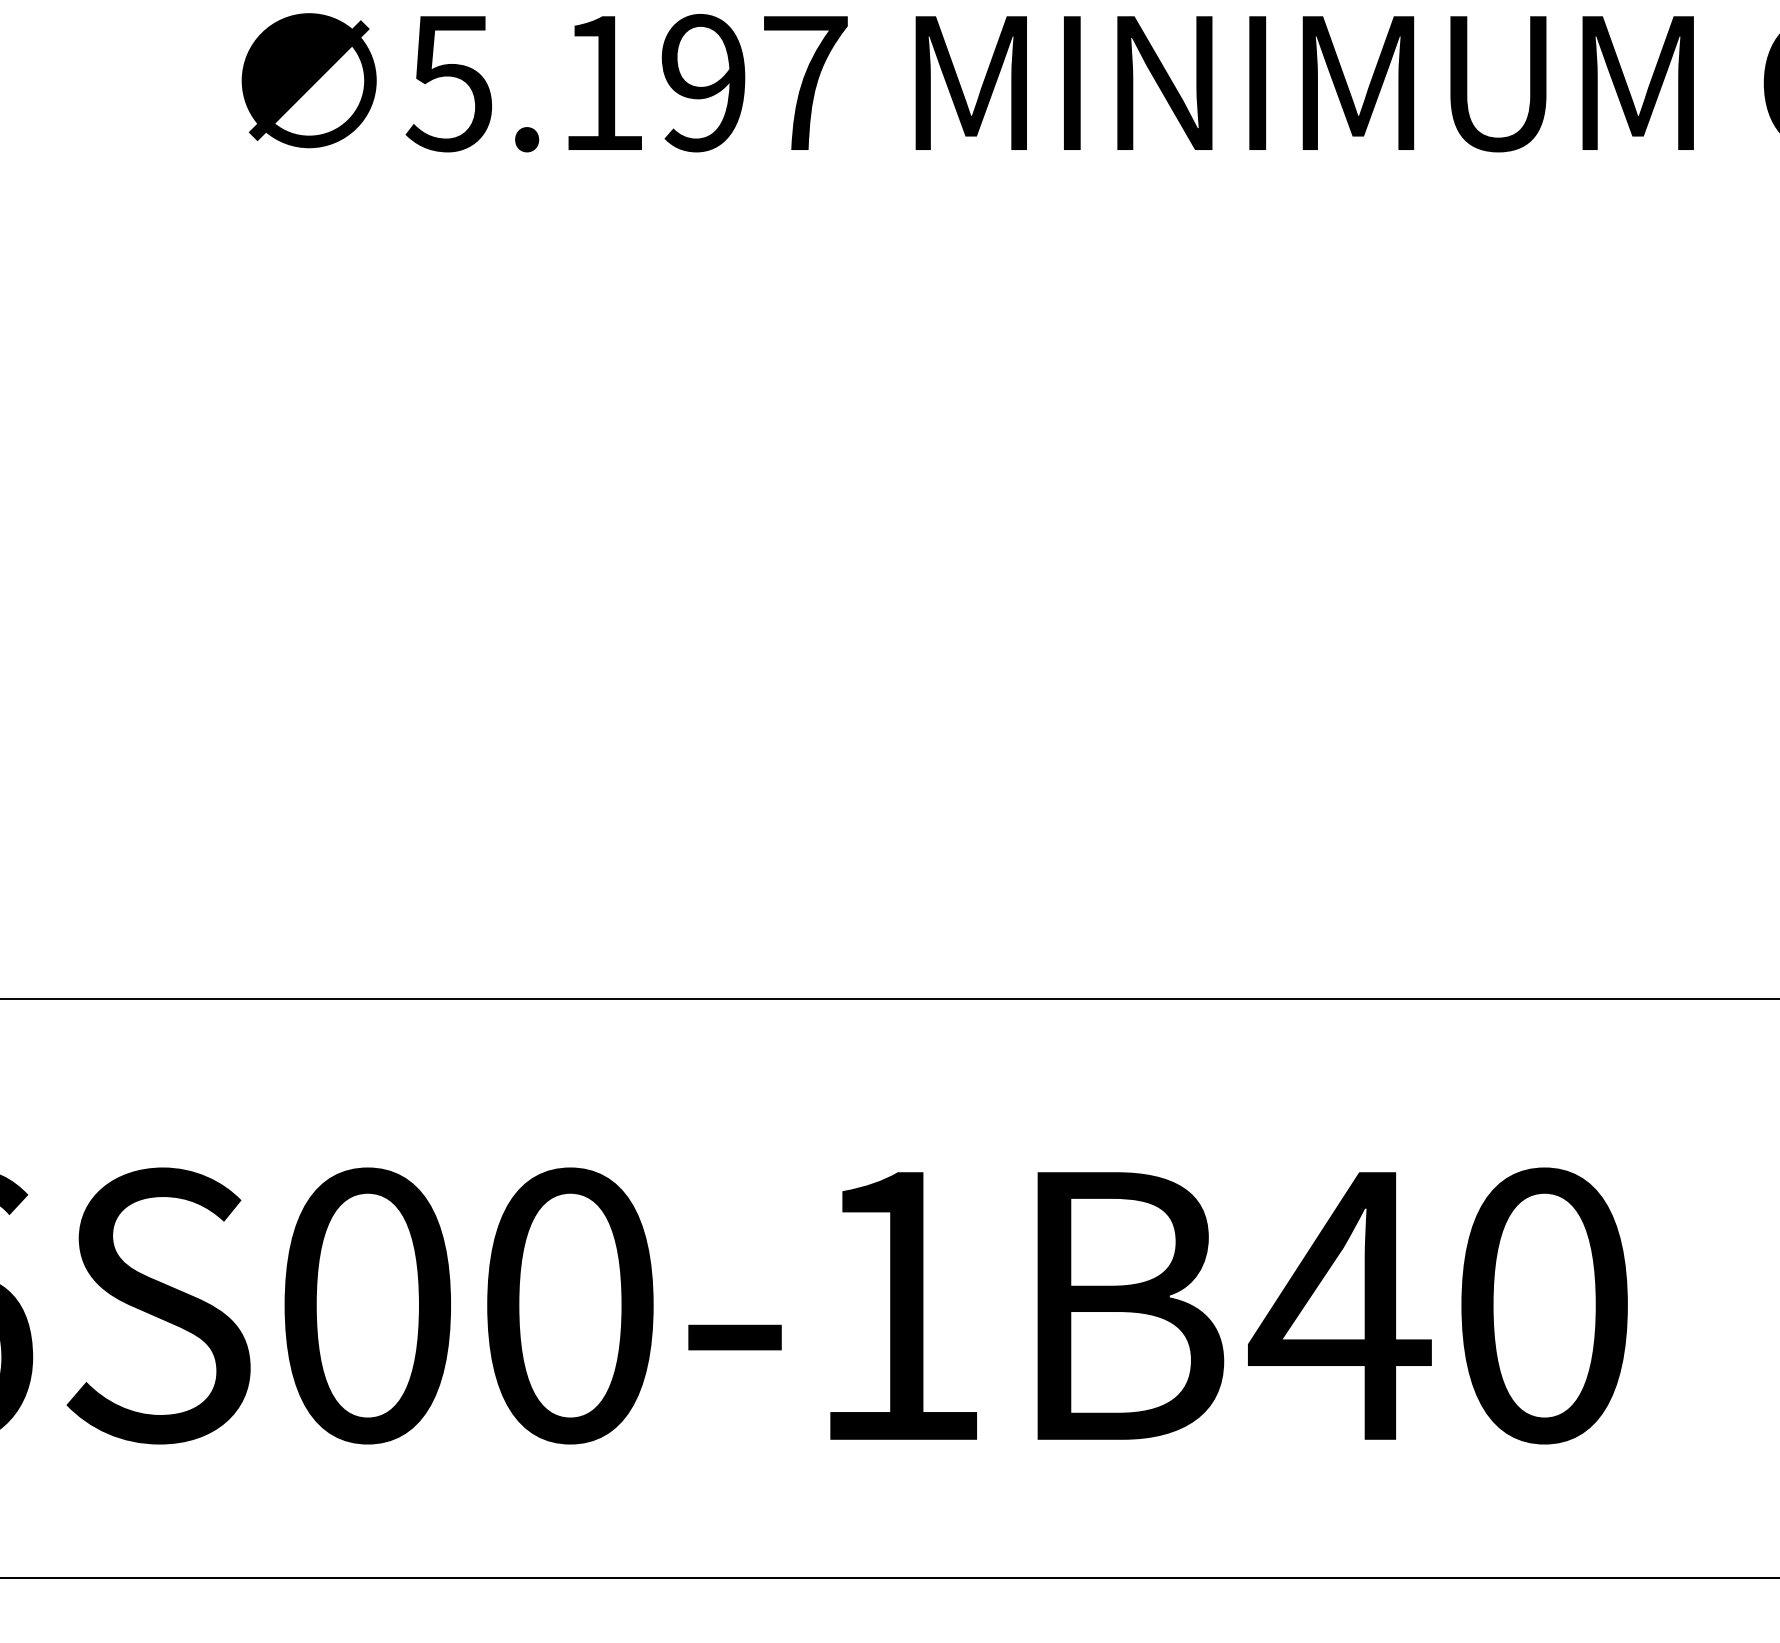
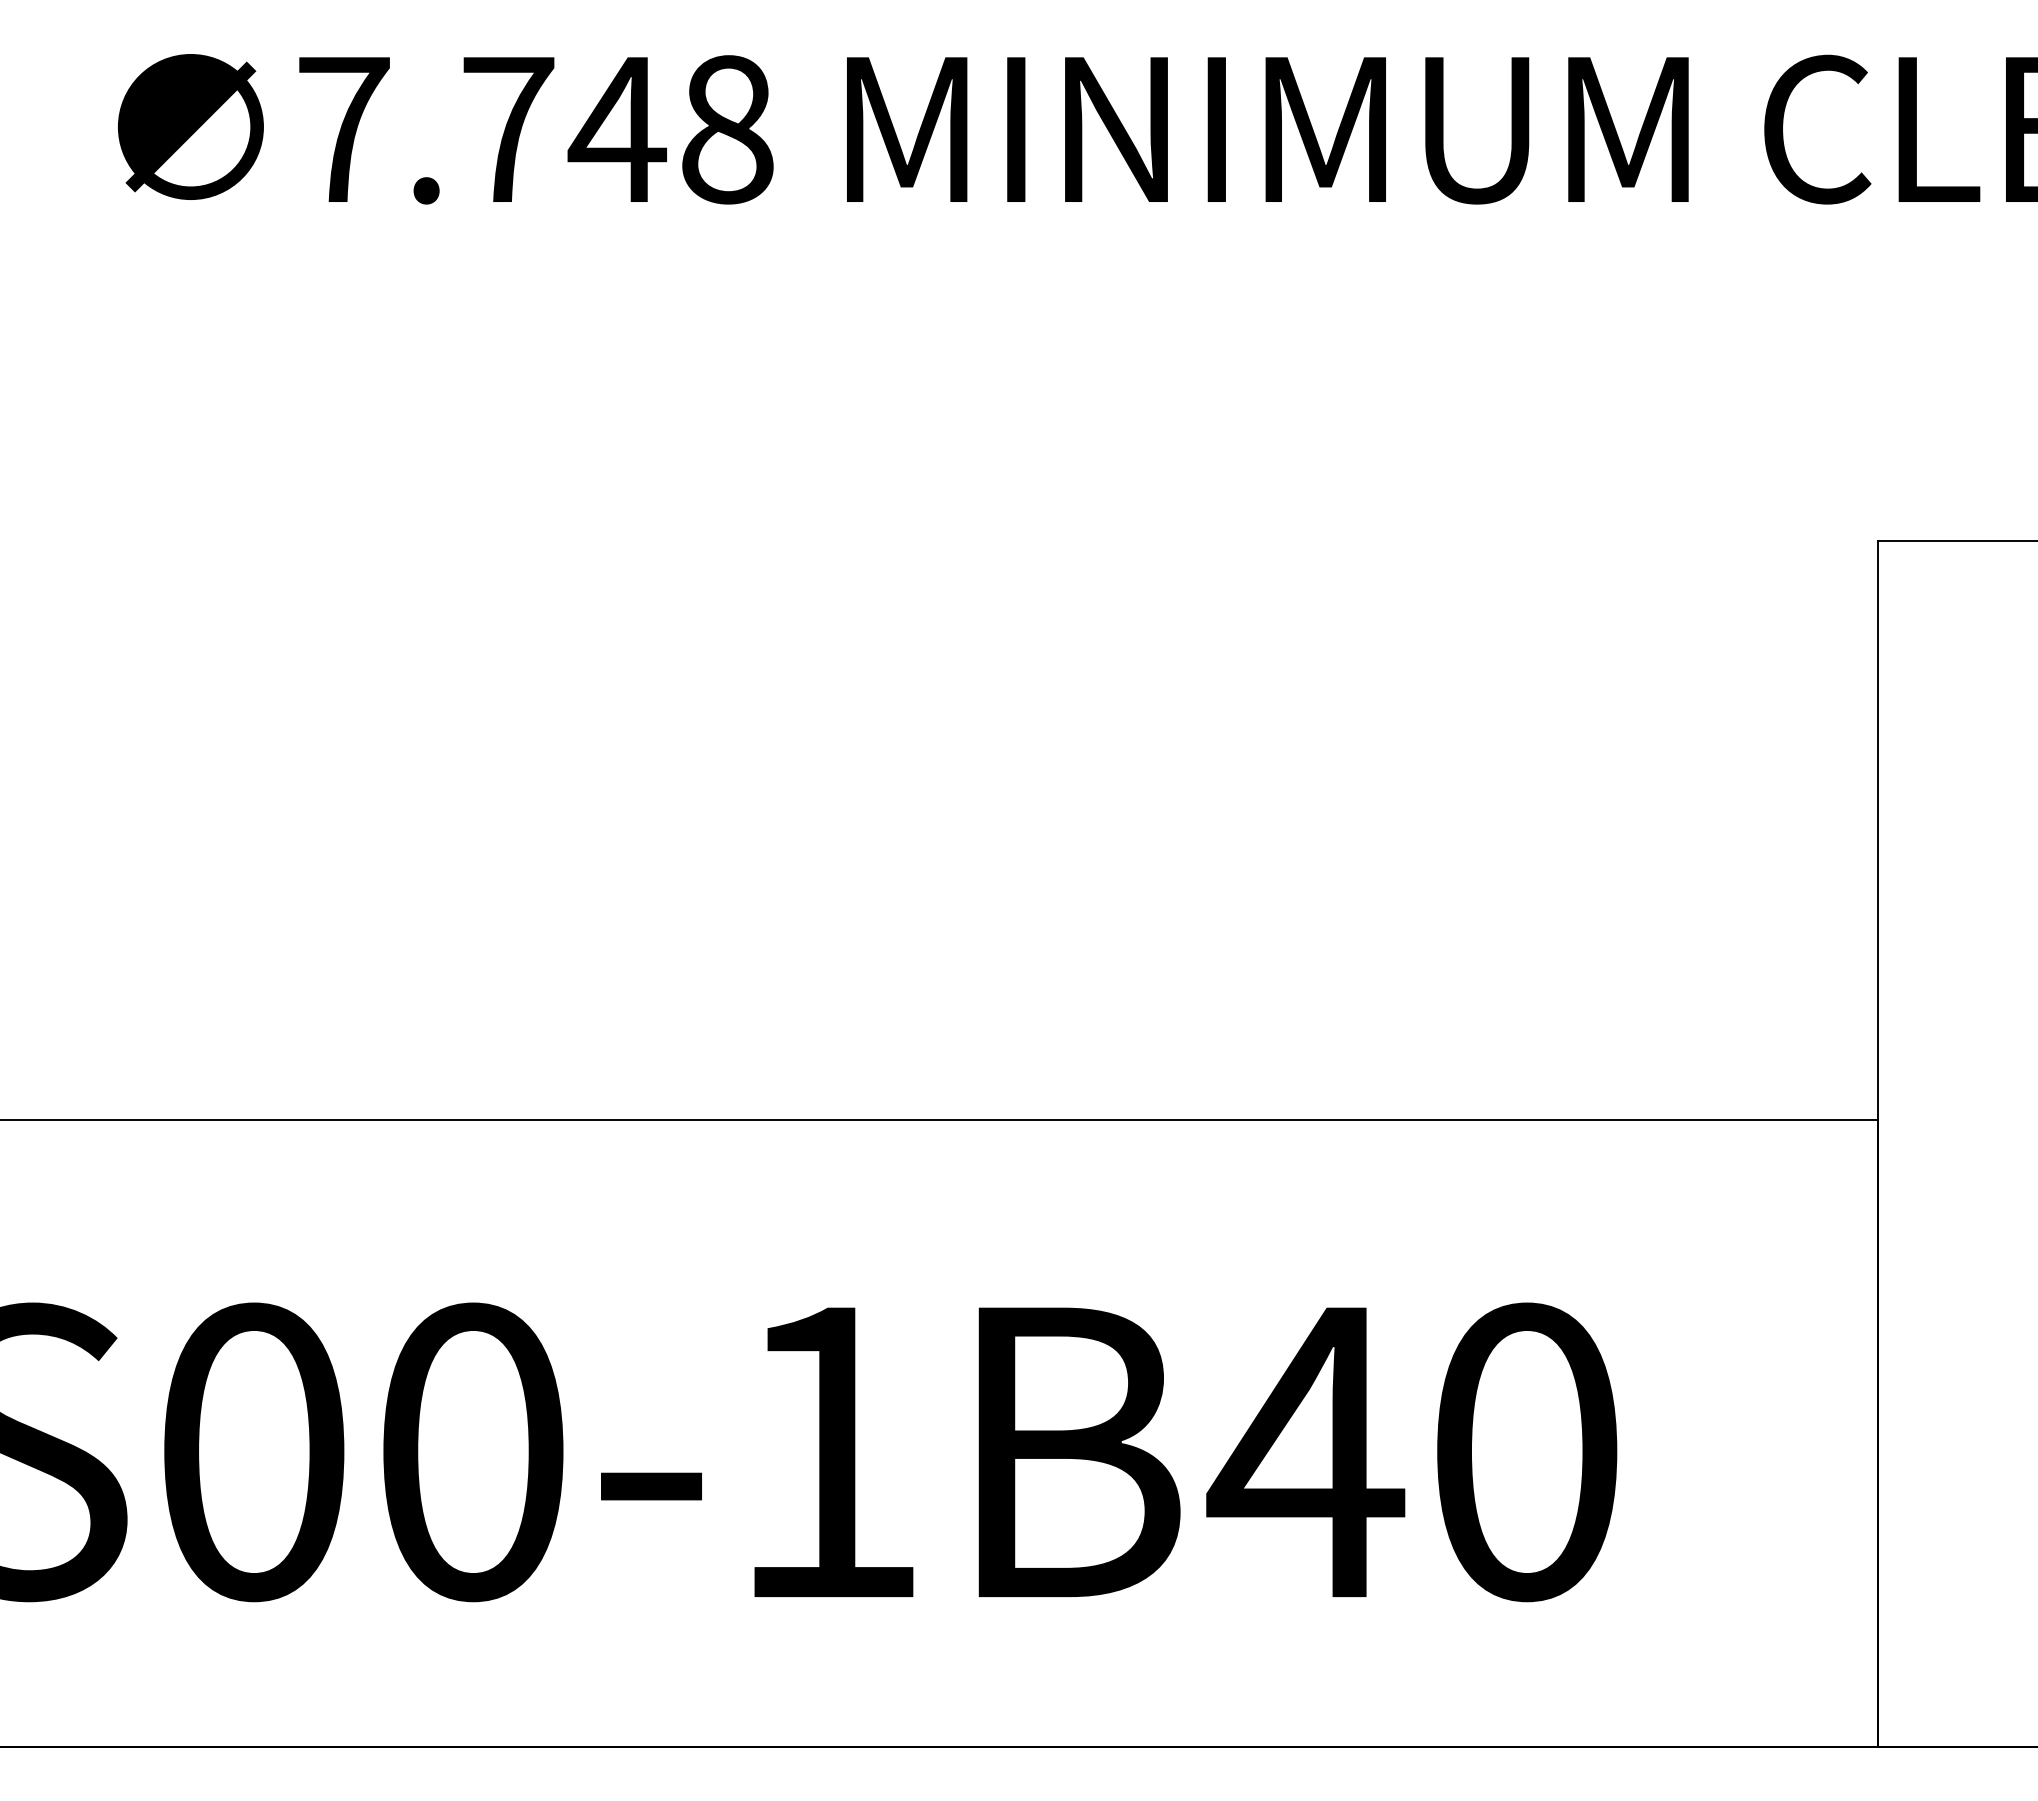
text: (626, 82) -> (534, 129), 5.197 -> 7.748

